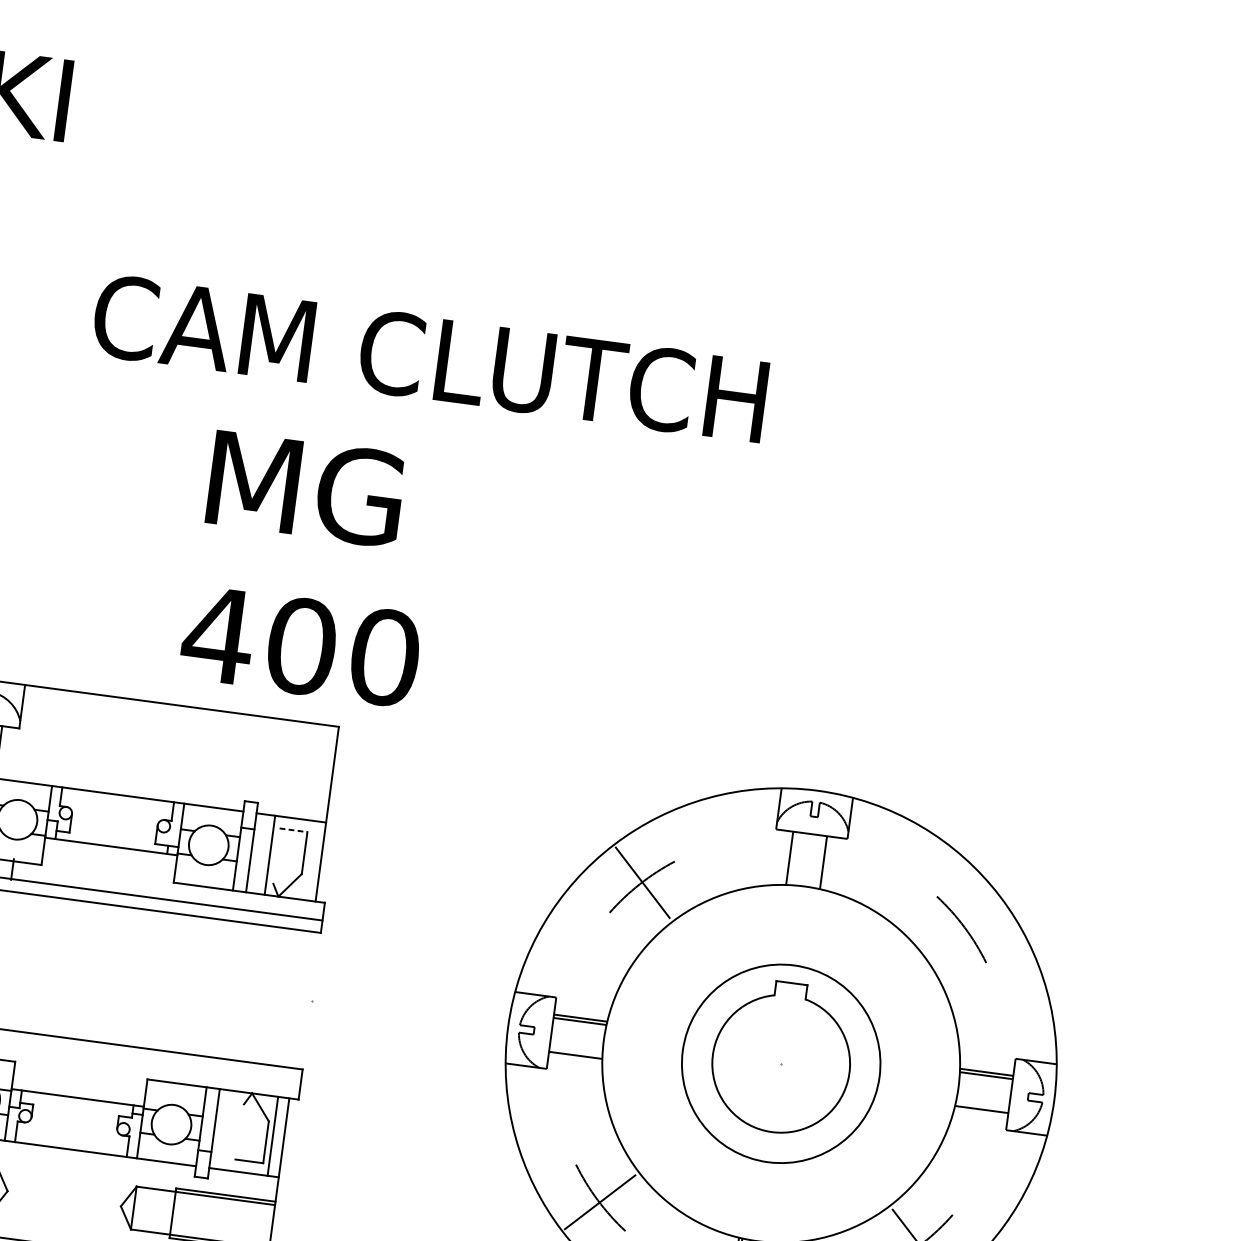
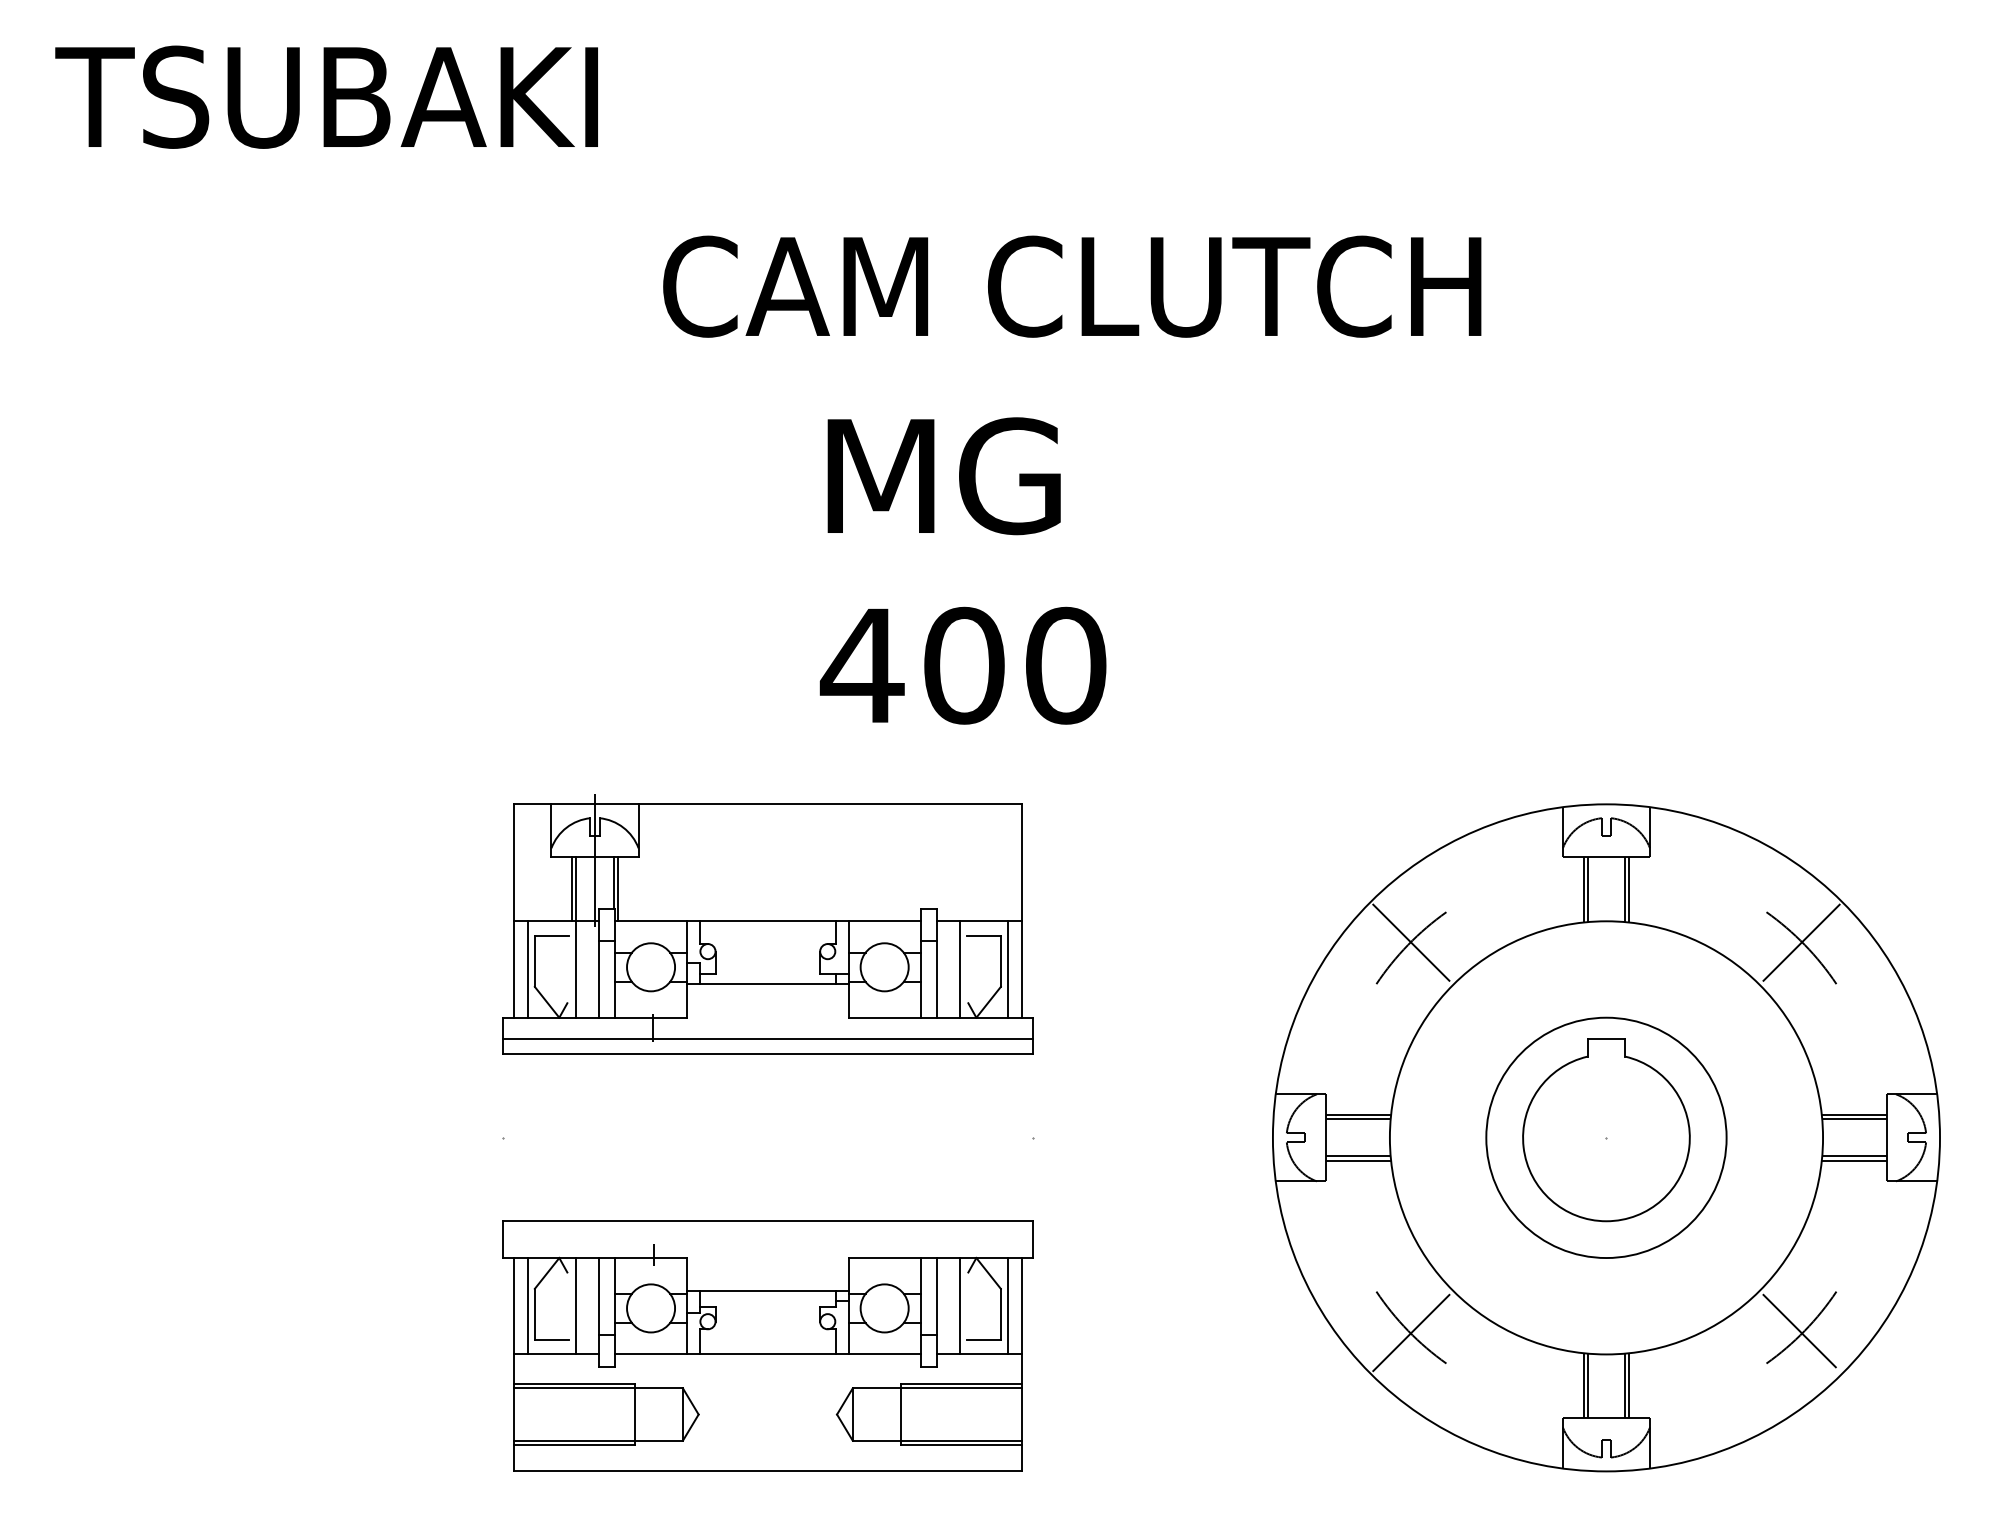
text: (430, 358) -> (1072, 286), moved
text: (310, 568) -> (962, 570), moved
line: (293, 830) -> (983, 935), dashed -> solid
line: (792, 858) -> (1587, 889), added
line: (309, 860) -> (1008, 969), added
line: (827, 862) -> (1629, 889), added
line: (962, 925) -> (1801, 942), added
line: (575, 1051) -> (1357, 1156), added
line: (982, 1106) -> (1854, 1156), added
line: (233, 1131) -> (959, 1306), added

